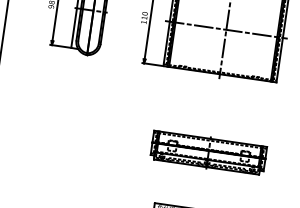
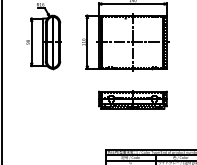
part: (208, 151) -> (132, 99), moved

